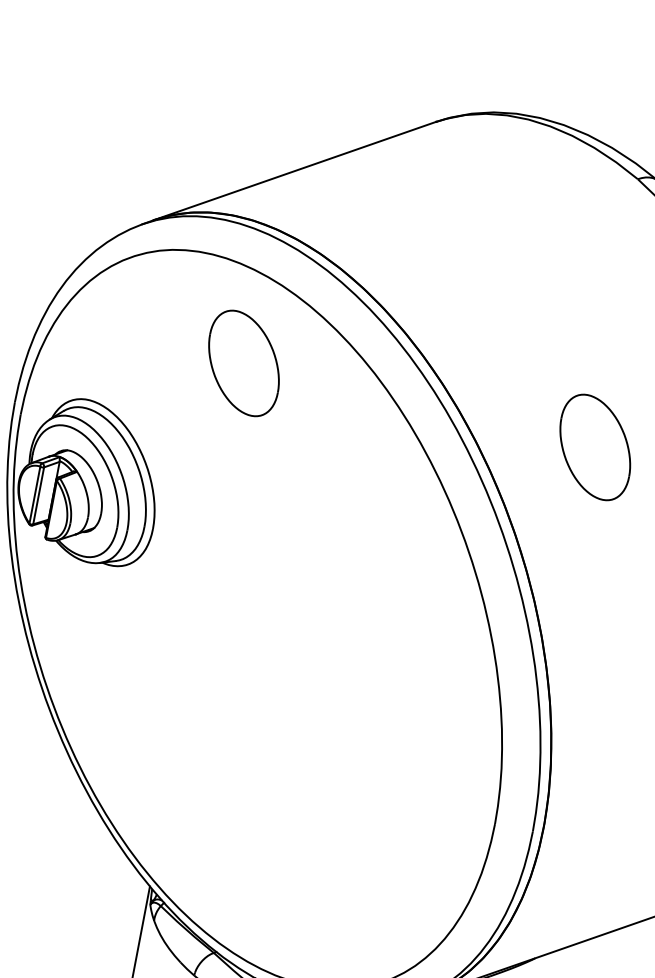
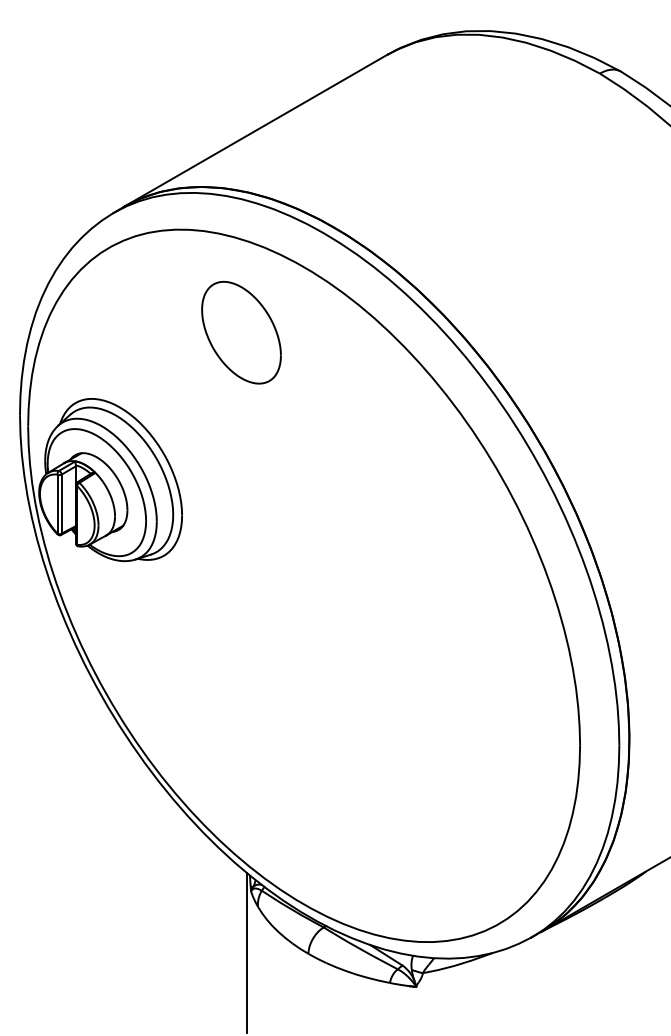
part: (595, 447) -> (608, 349), removed

